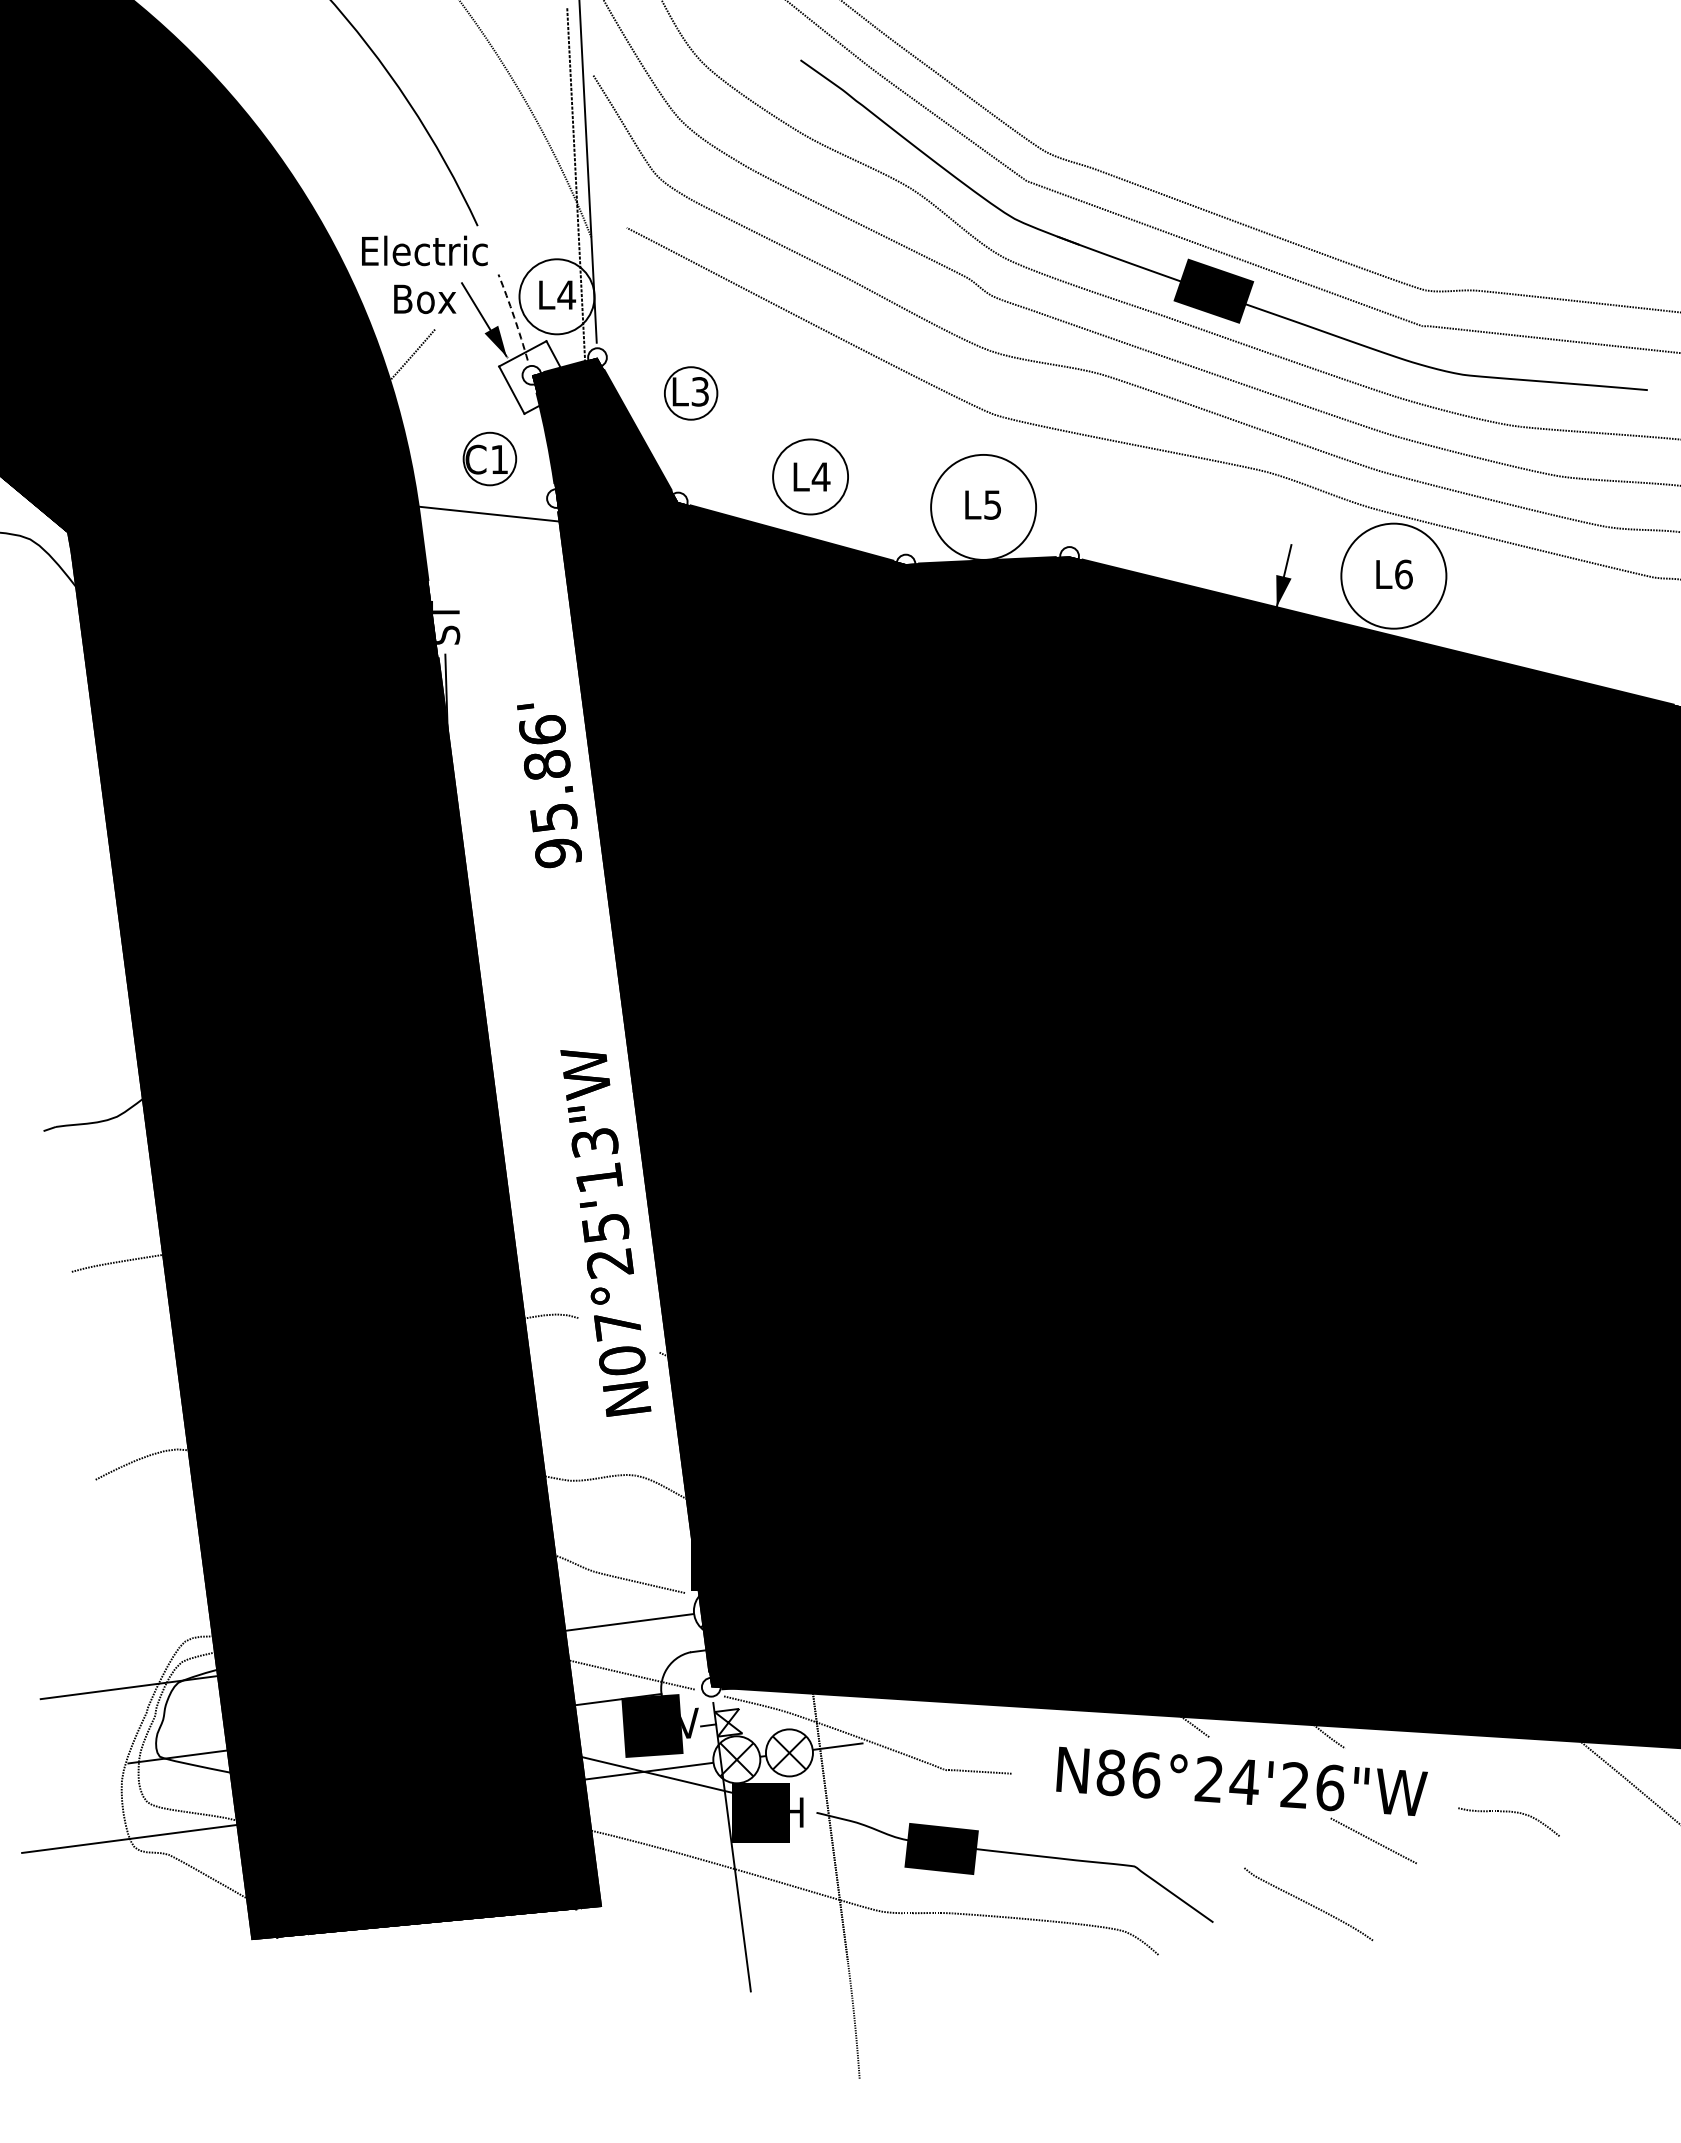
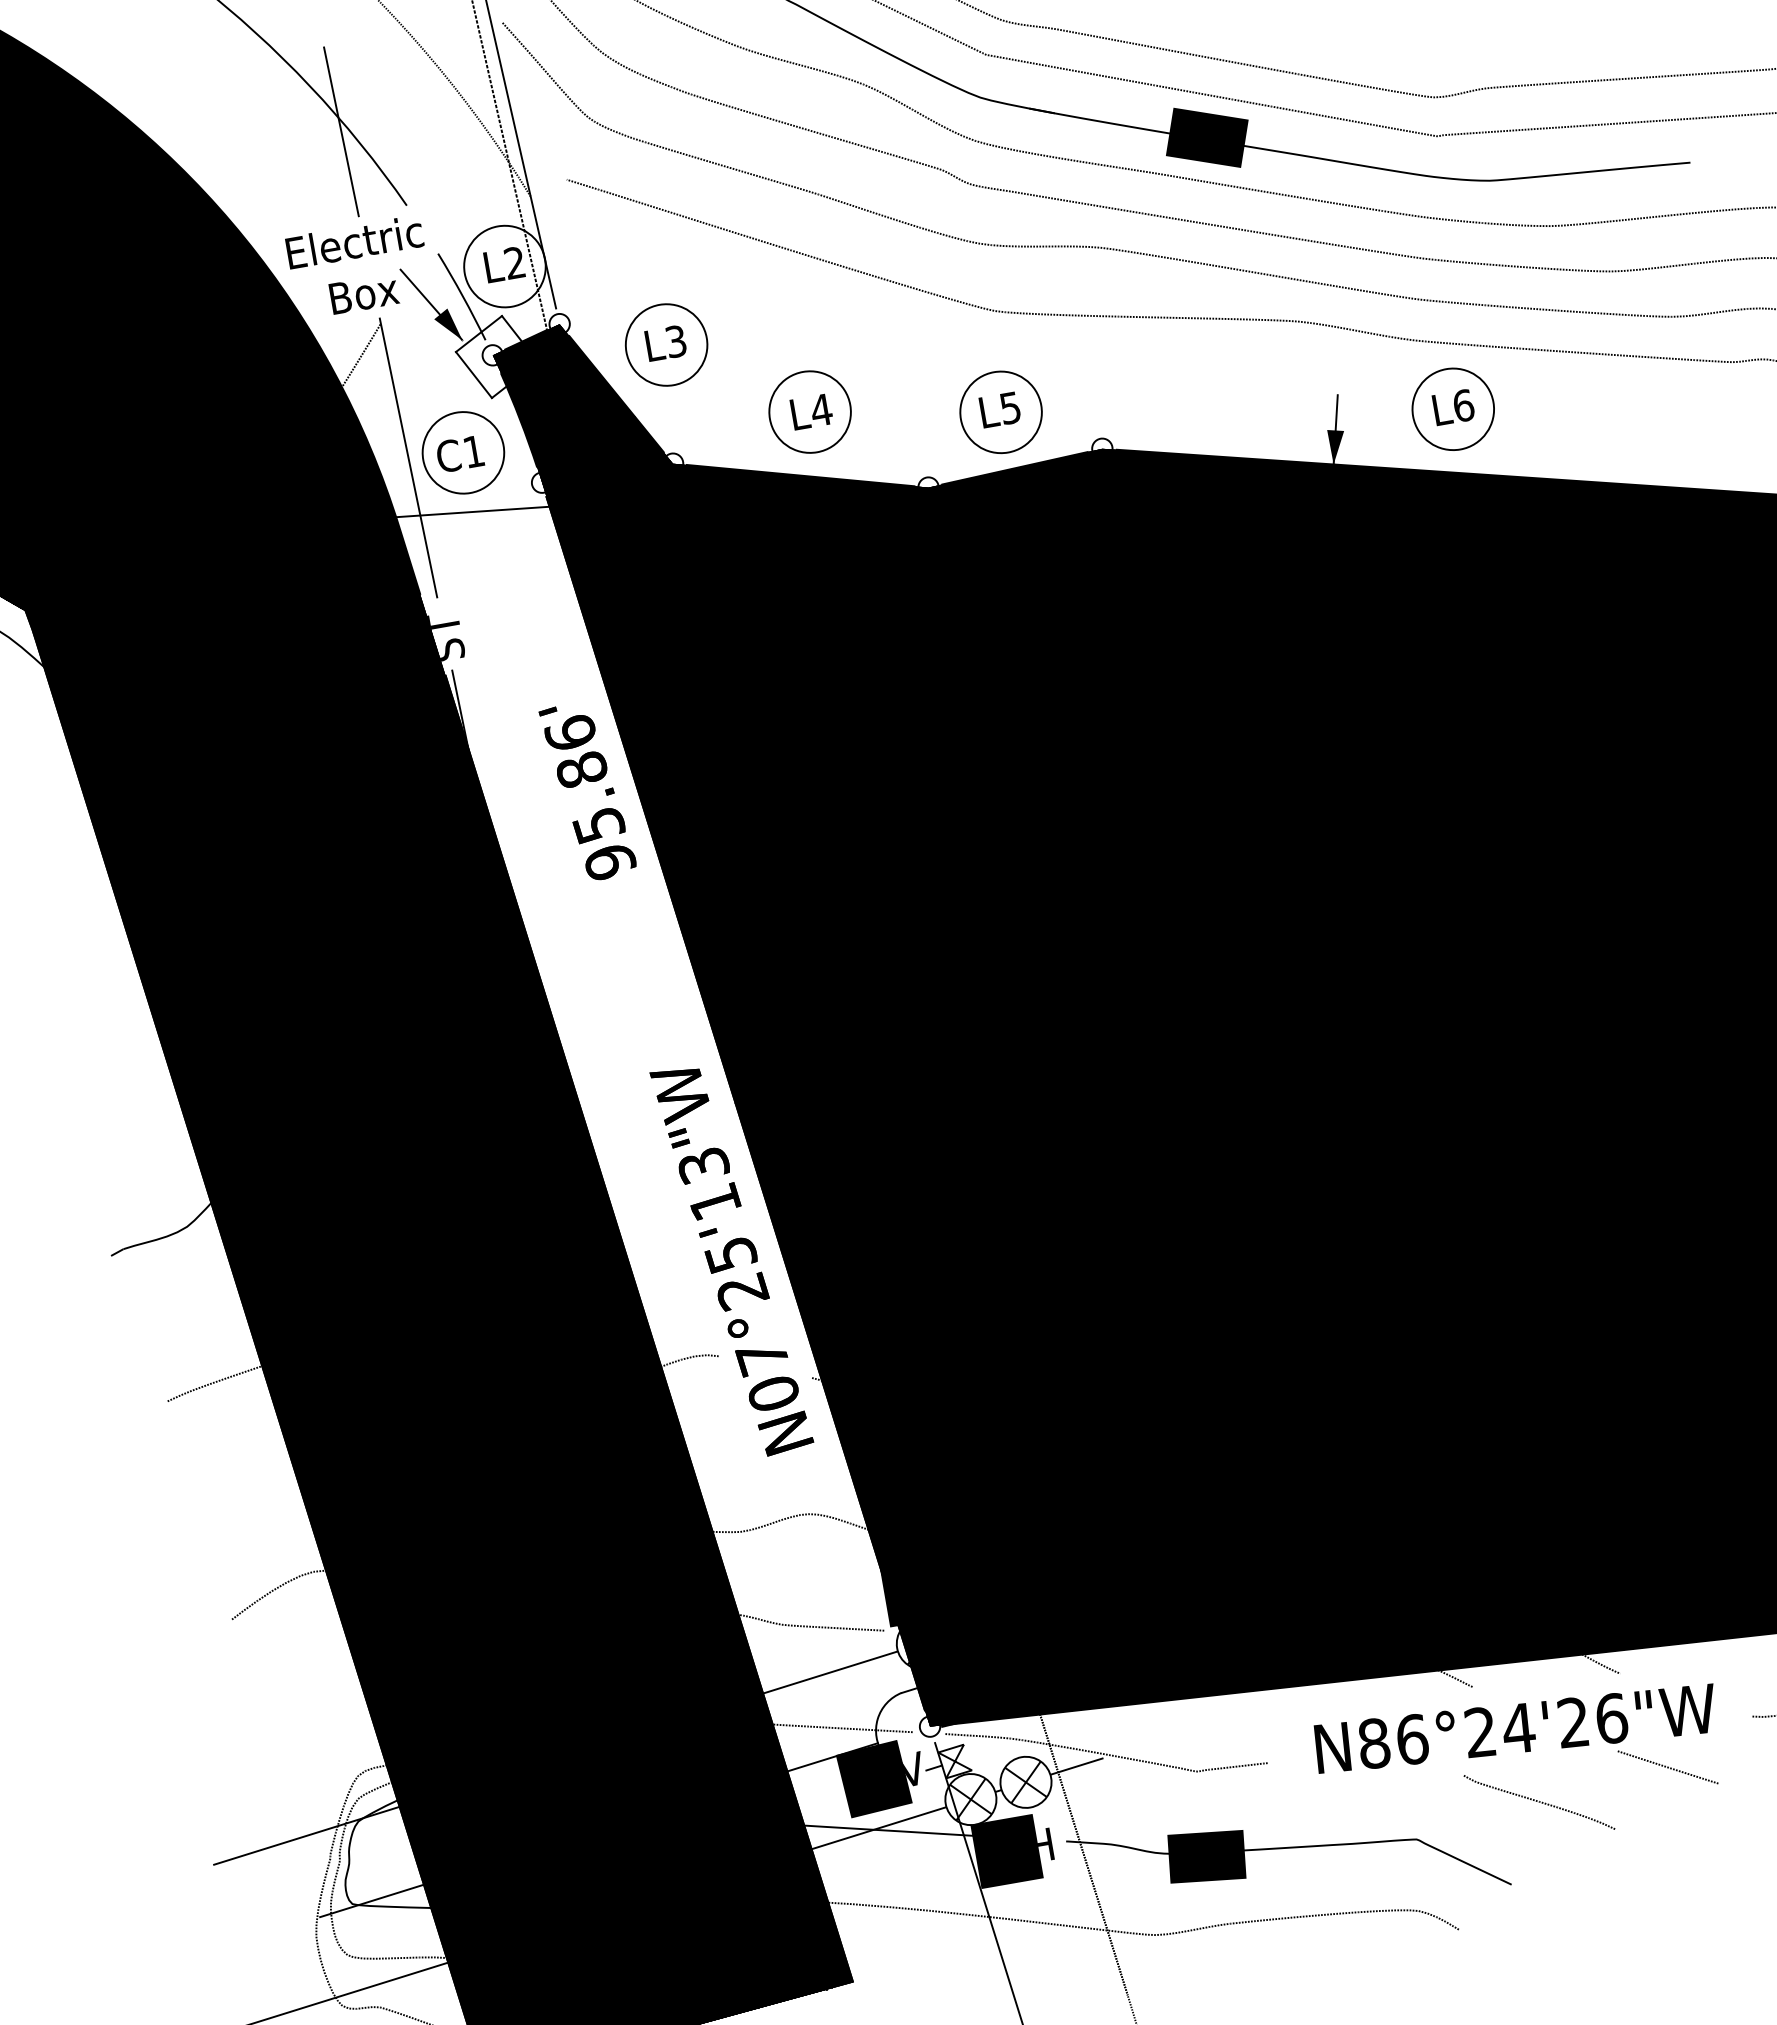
line: (429, 148) -> (340, 131), added
text: (566, 294) -> (514, 262), L4 -> L2
line: (514, 317) -> (463, 296), dashed -> solid
circle: (690, 392) -> (665, 344), size x1.43
line: (439, 454) -> (408, 457), added
circle: (489, 458) -> (462, 452), size x1.43
circle: (983, 506) -> (1000, 411), size x0.71
circle: (1393, 575) -> (1452, 408), size x0.71
curve: (1308, 1904) -> (1539, 1802), moved

